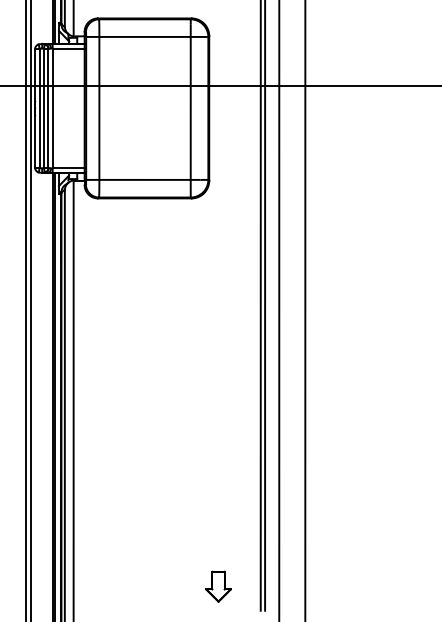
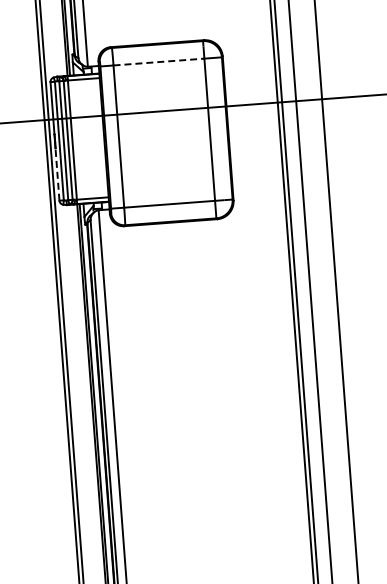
line: (145, 36) -> (159, 61), solid -> dashed
line: (35, 141) -> (57, 174), solid -> dashed

